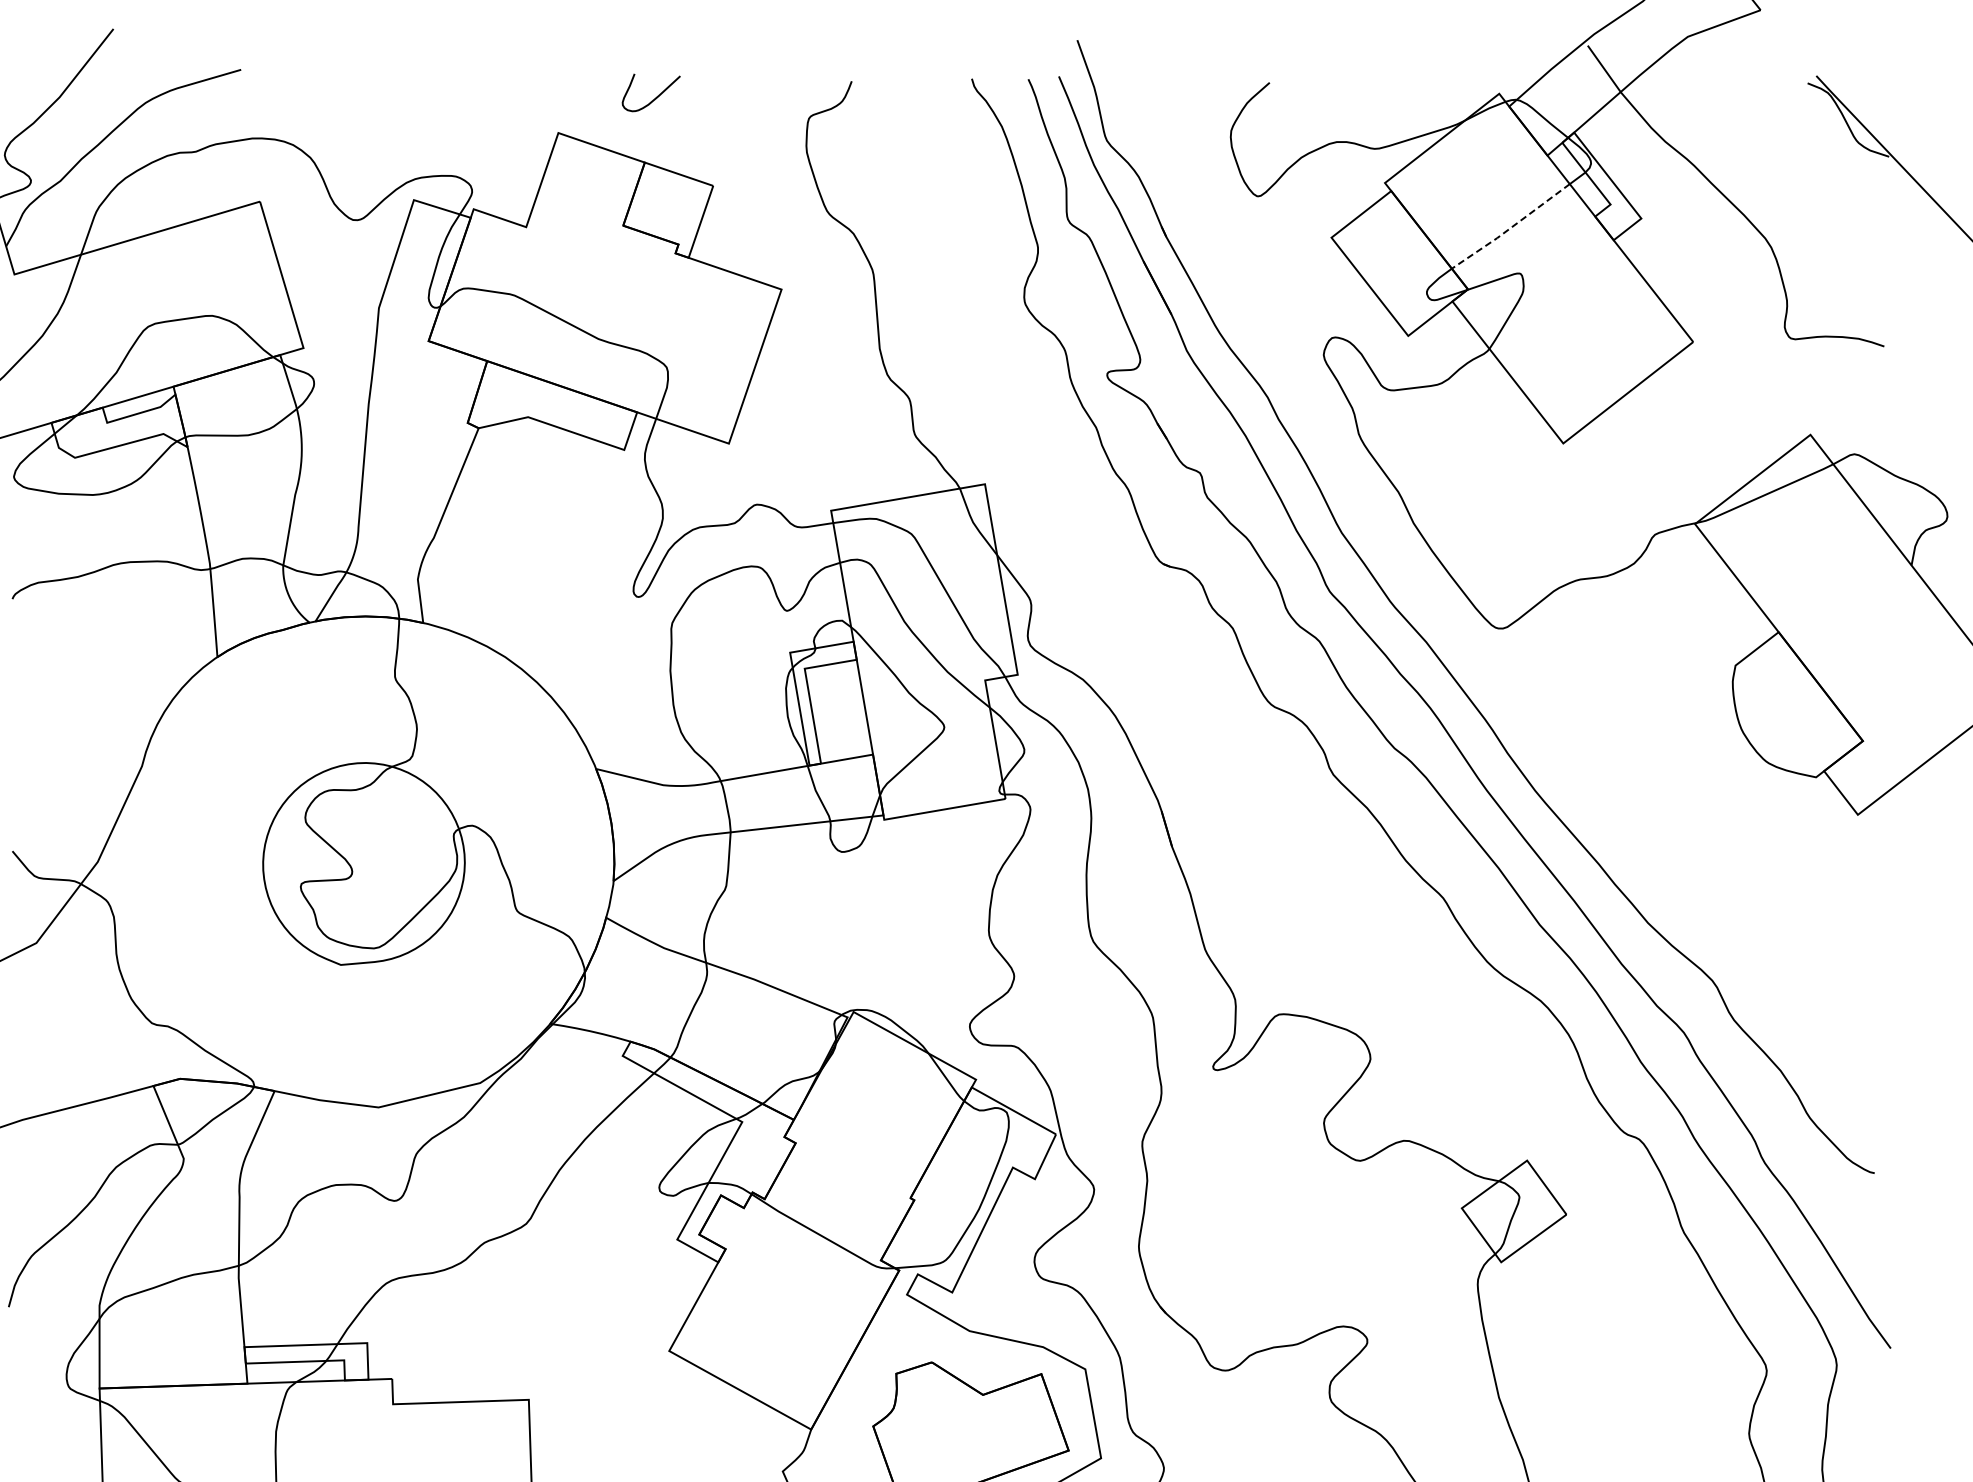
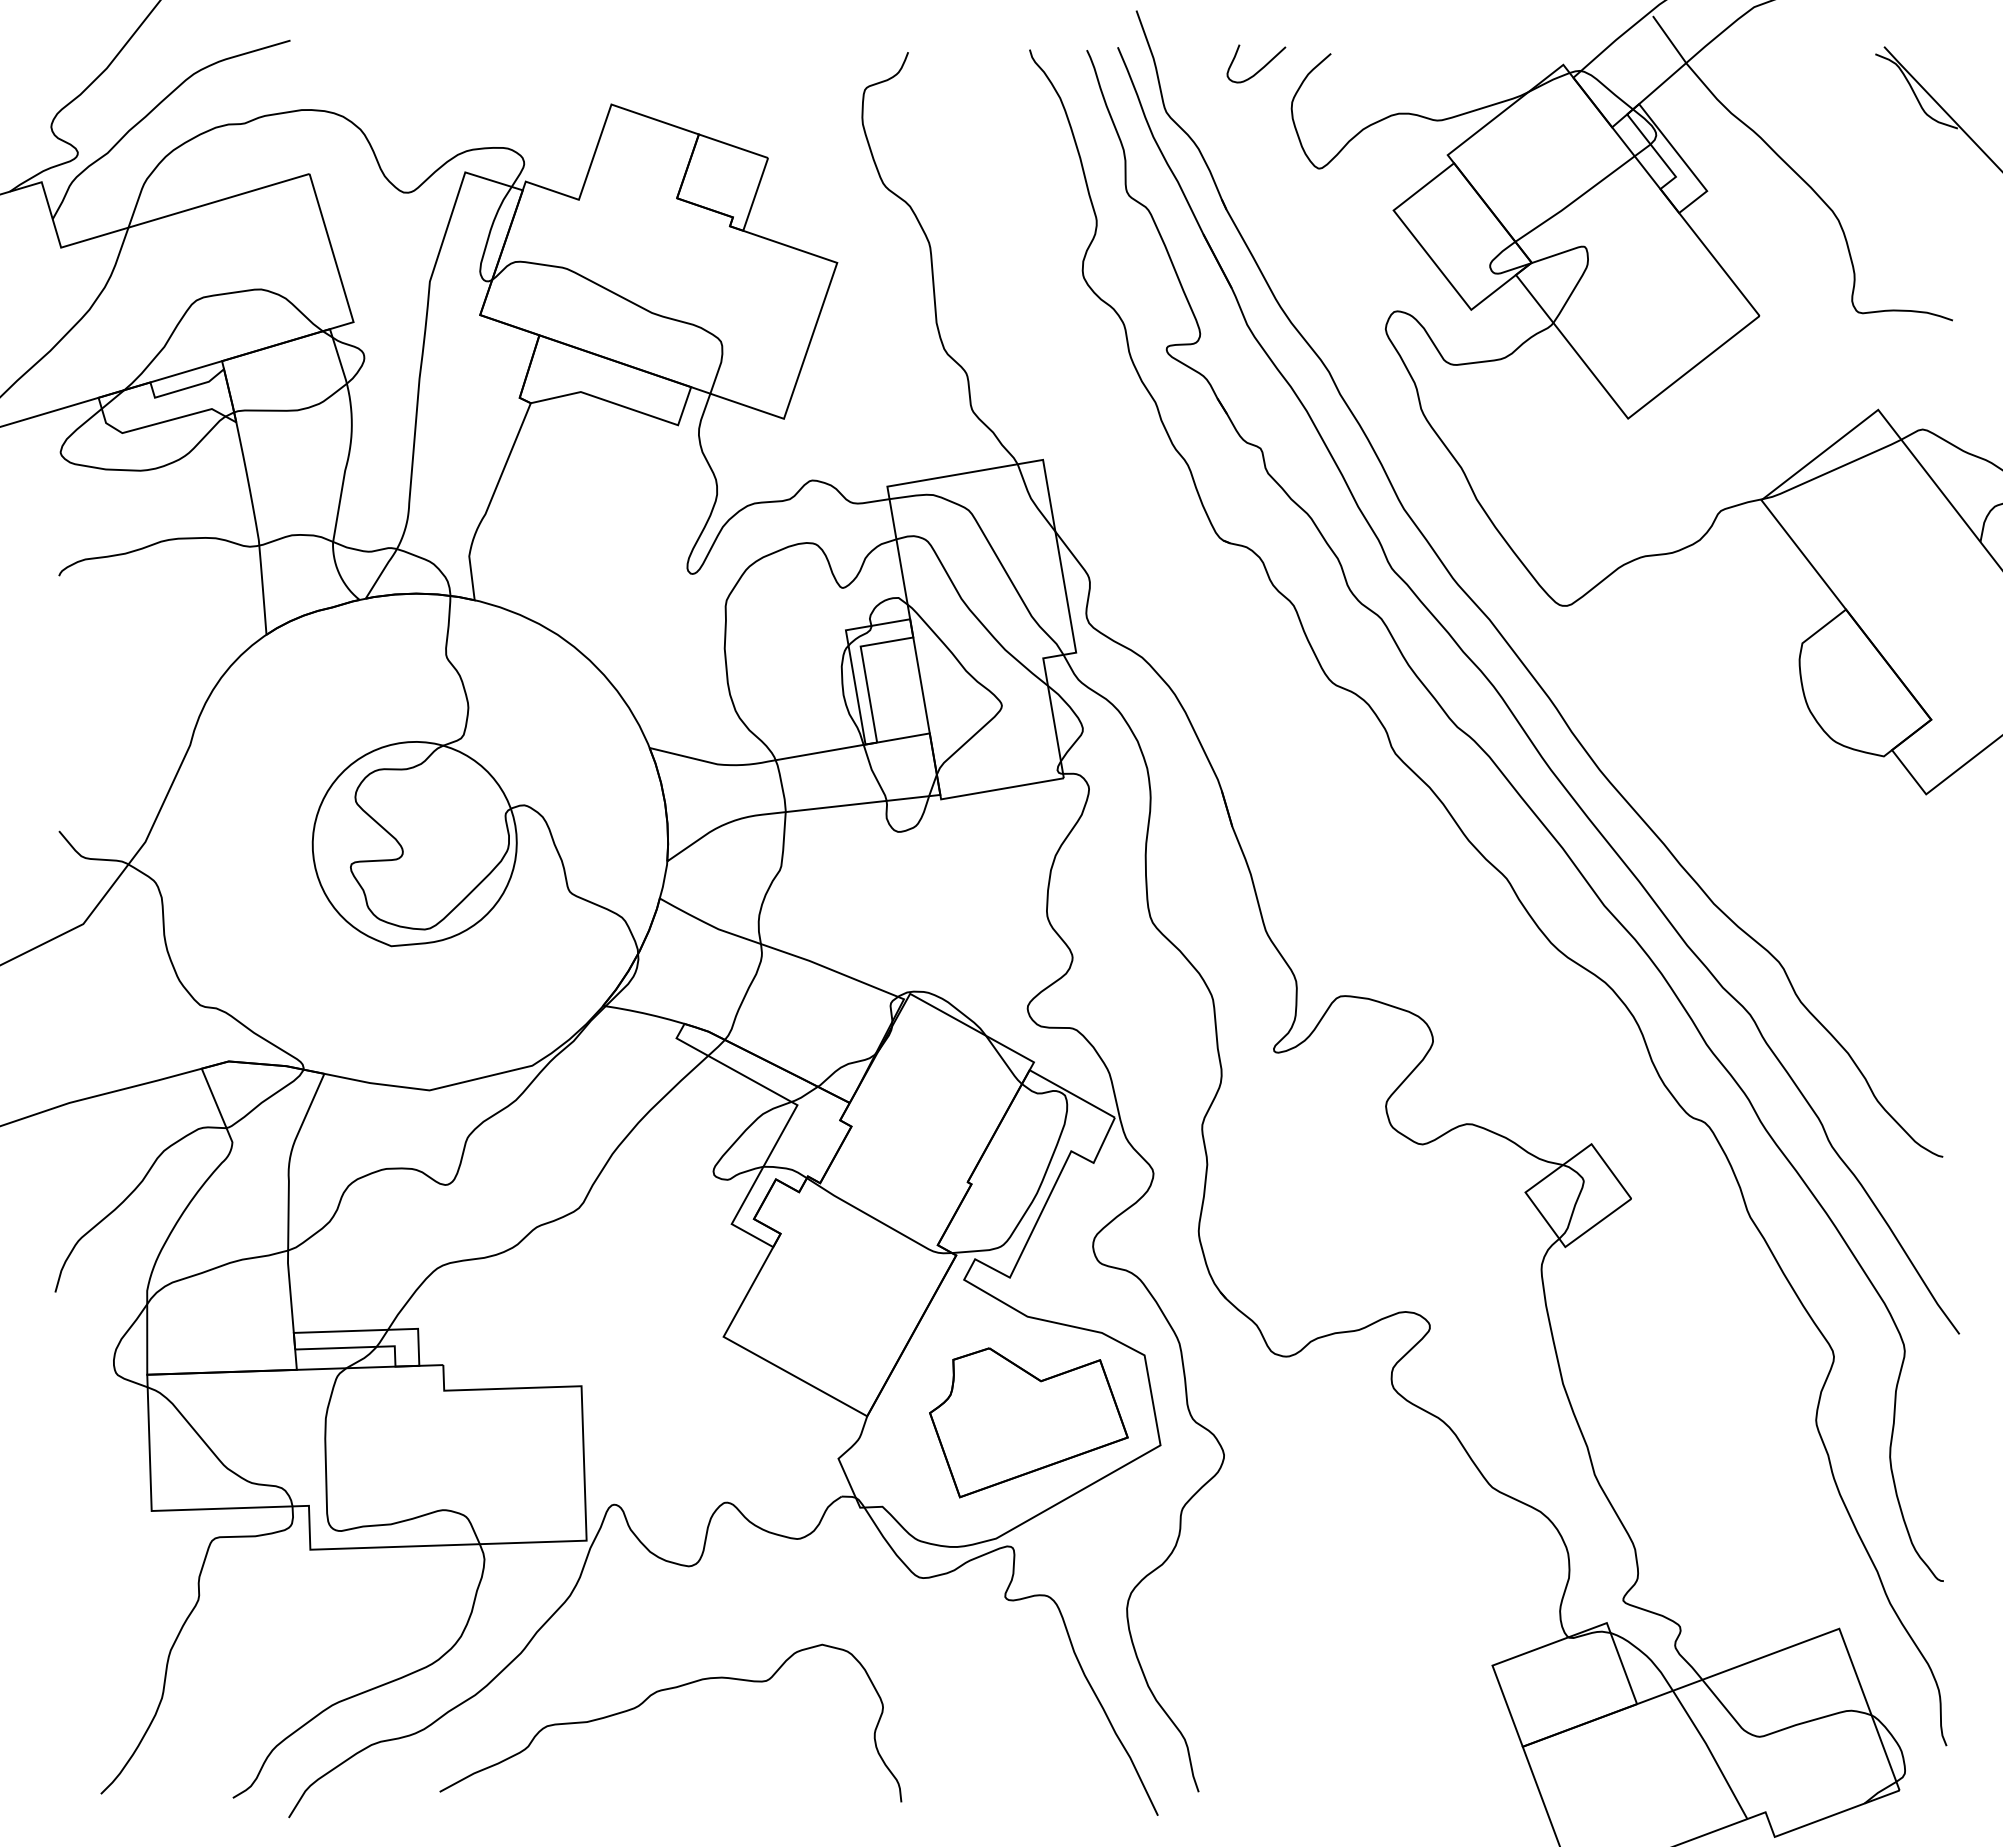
curve: (656, 96) -> (1261, 67), moved
line: (1510, 227) -> (1574, 200), dashed -> solid

